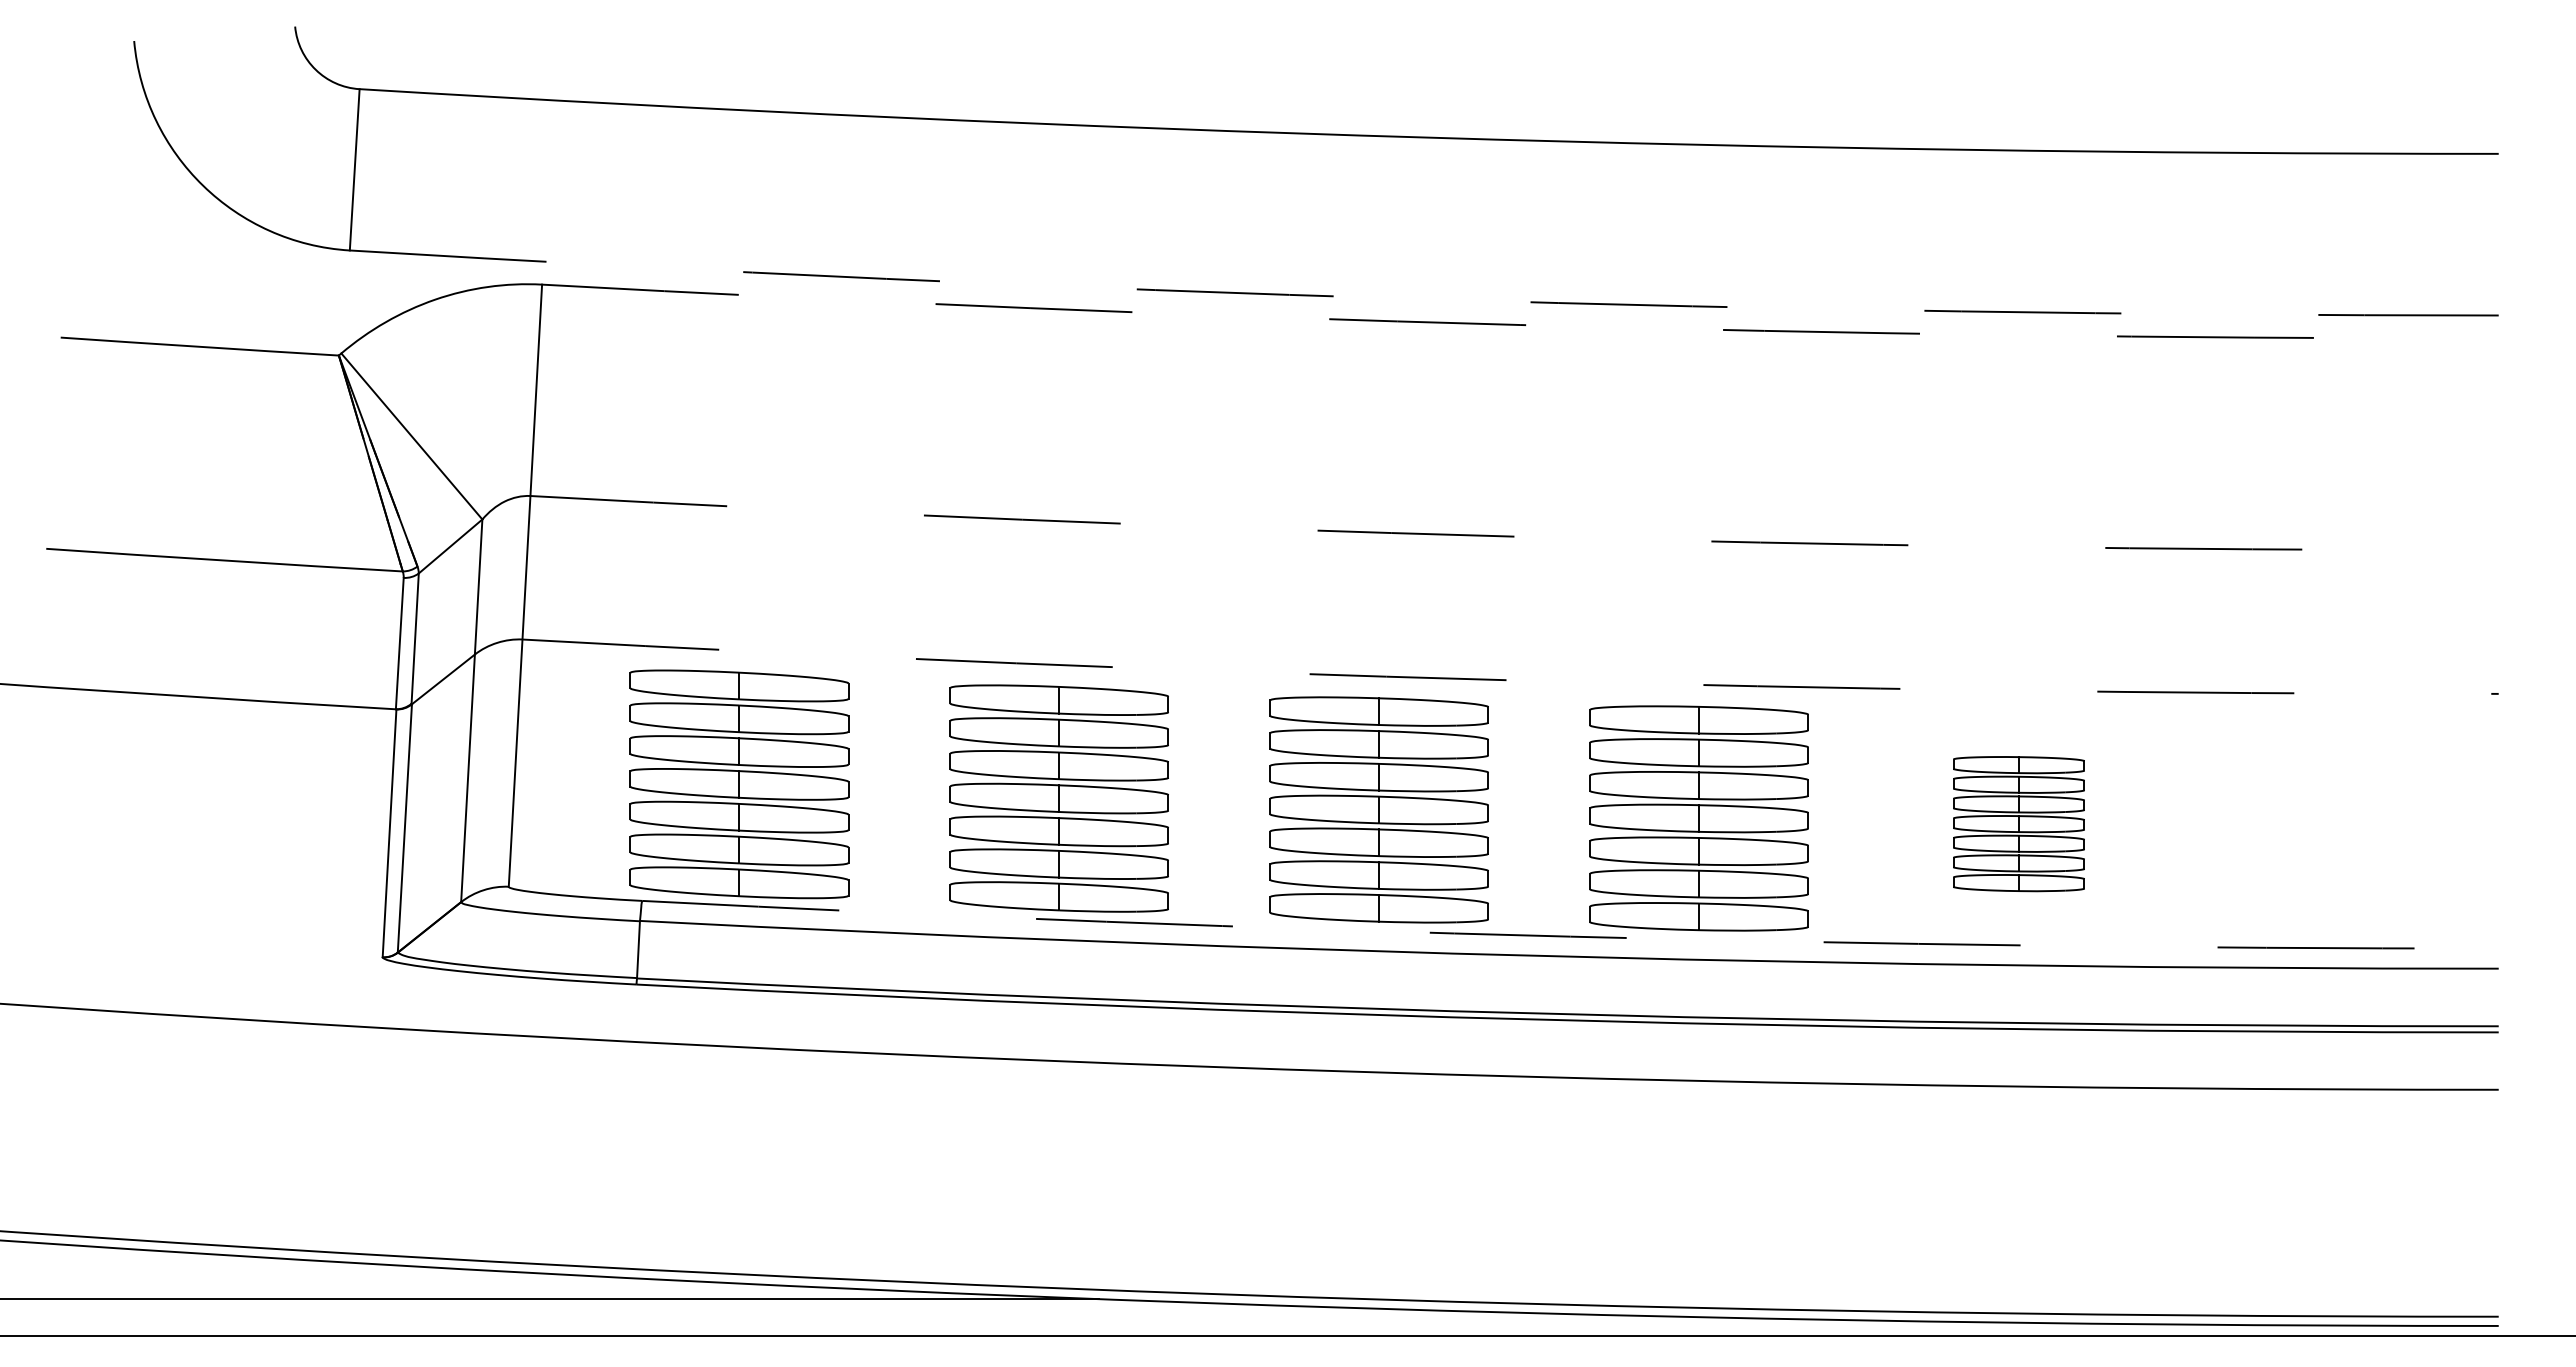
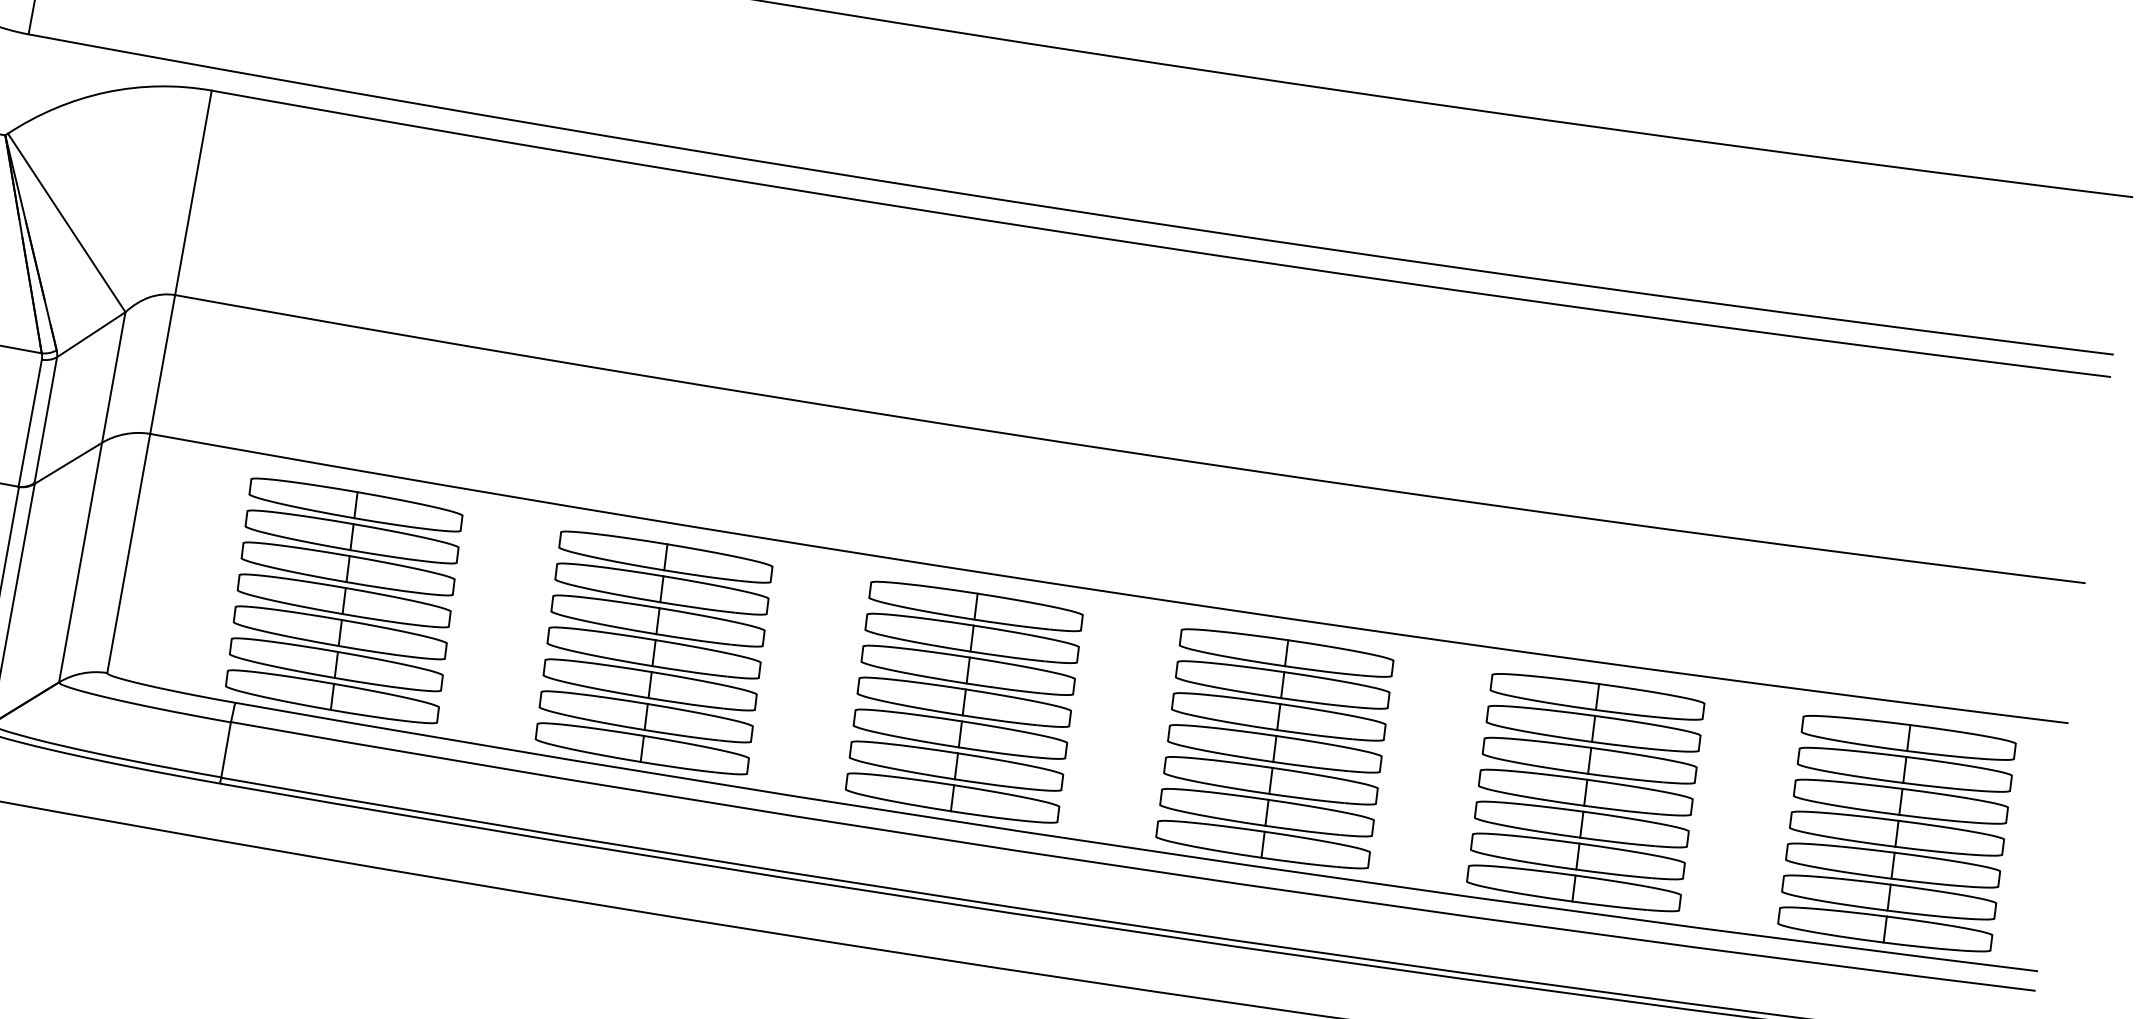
arc: (1423, 299) -> (1068, 210), dashed -> solid
arc: (1520, 325) -> (1159, 247), dashed -> solid
arc: (1514, 536) -> (1128, 452), dashed -> solid
arc: (1510, 680) -> (1107, 591), dashed -> solid
part: (2018, 823) -> (1585, 792), size x1.67
part: (2338, 826) -> (1896, 833), added
arc: (1570, 936) -> (1135, 848), dashed -> solid

